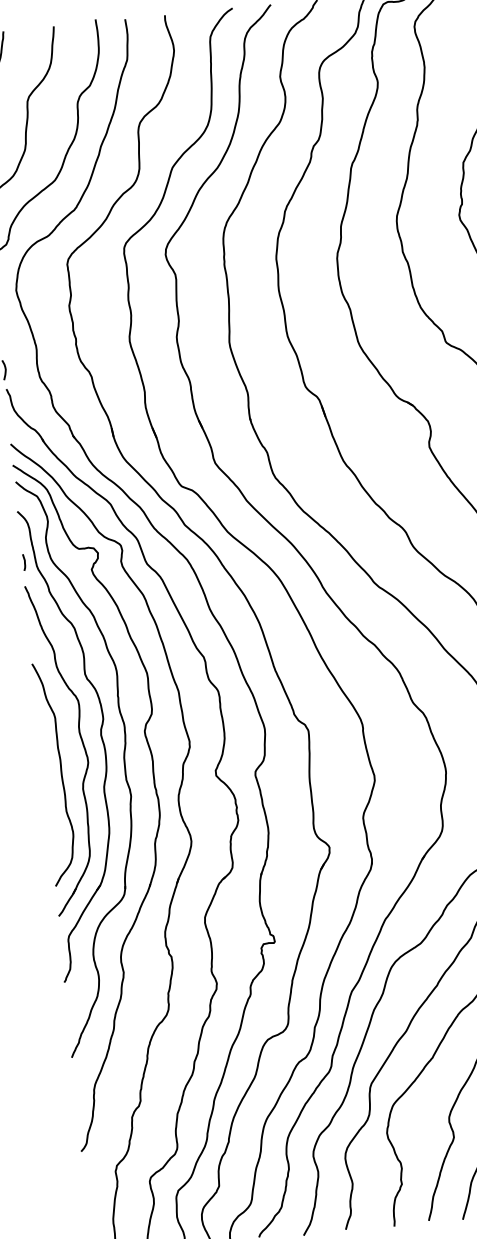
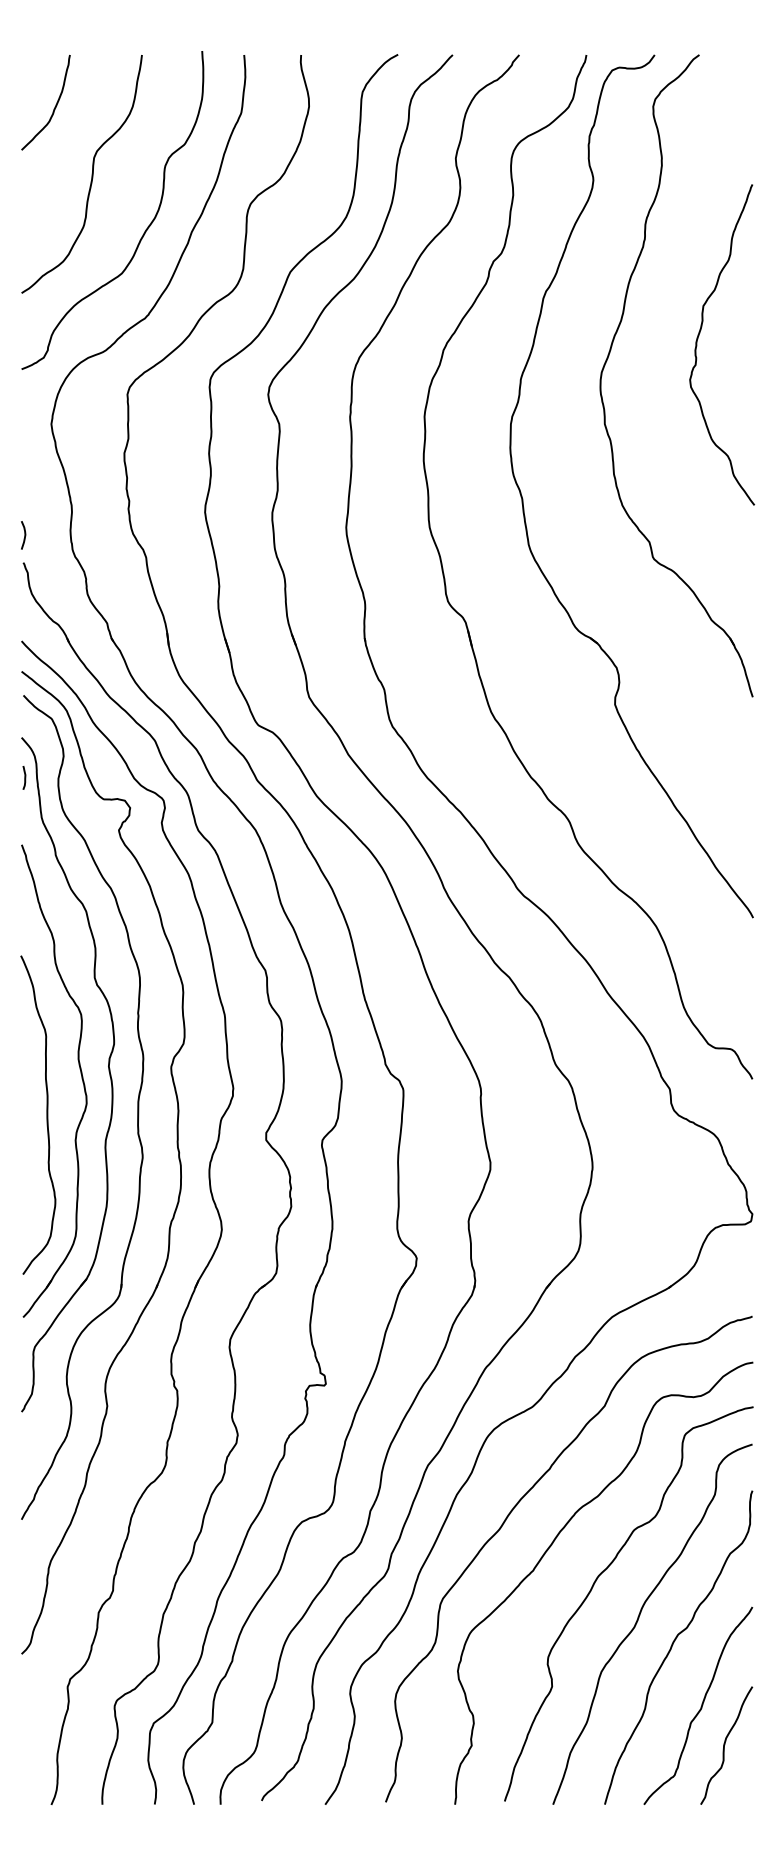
curve: (24, 562) -> (24, 777), moved

